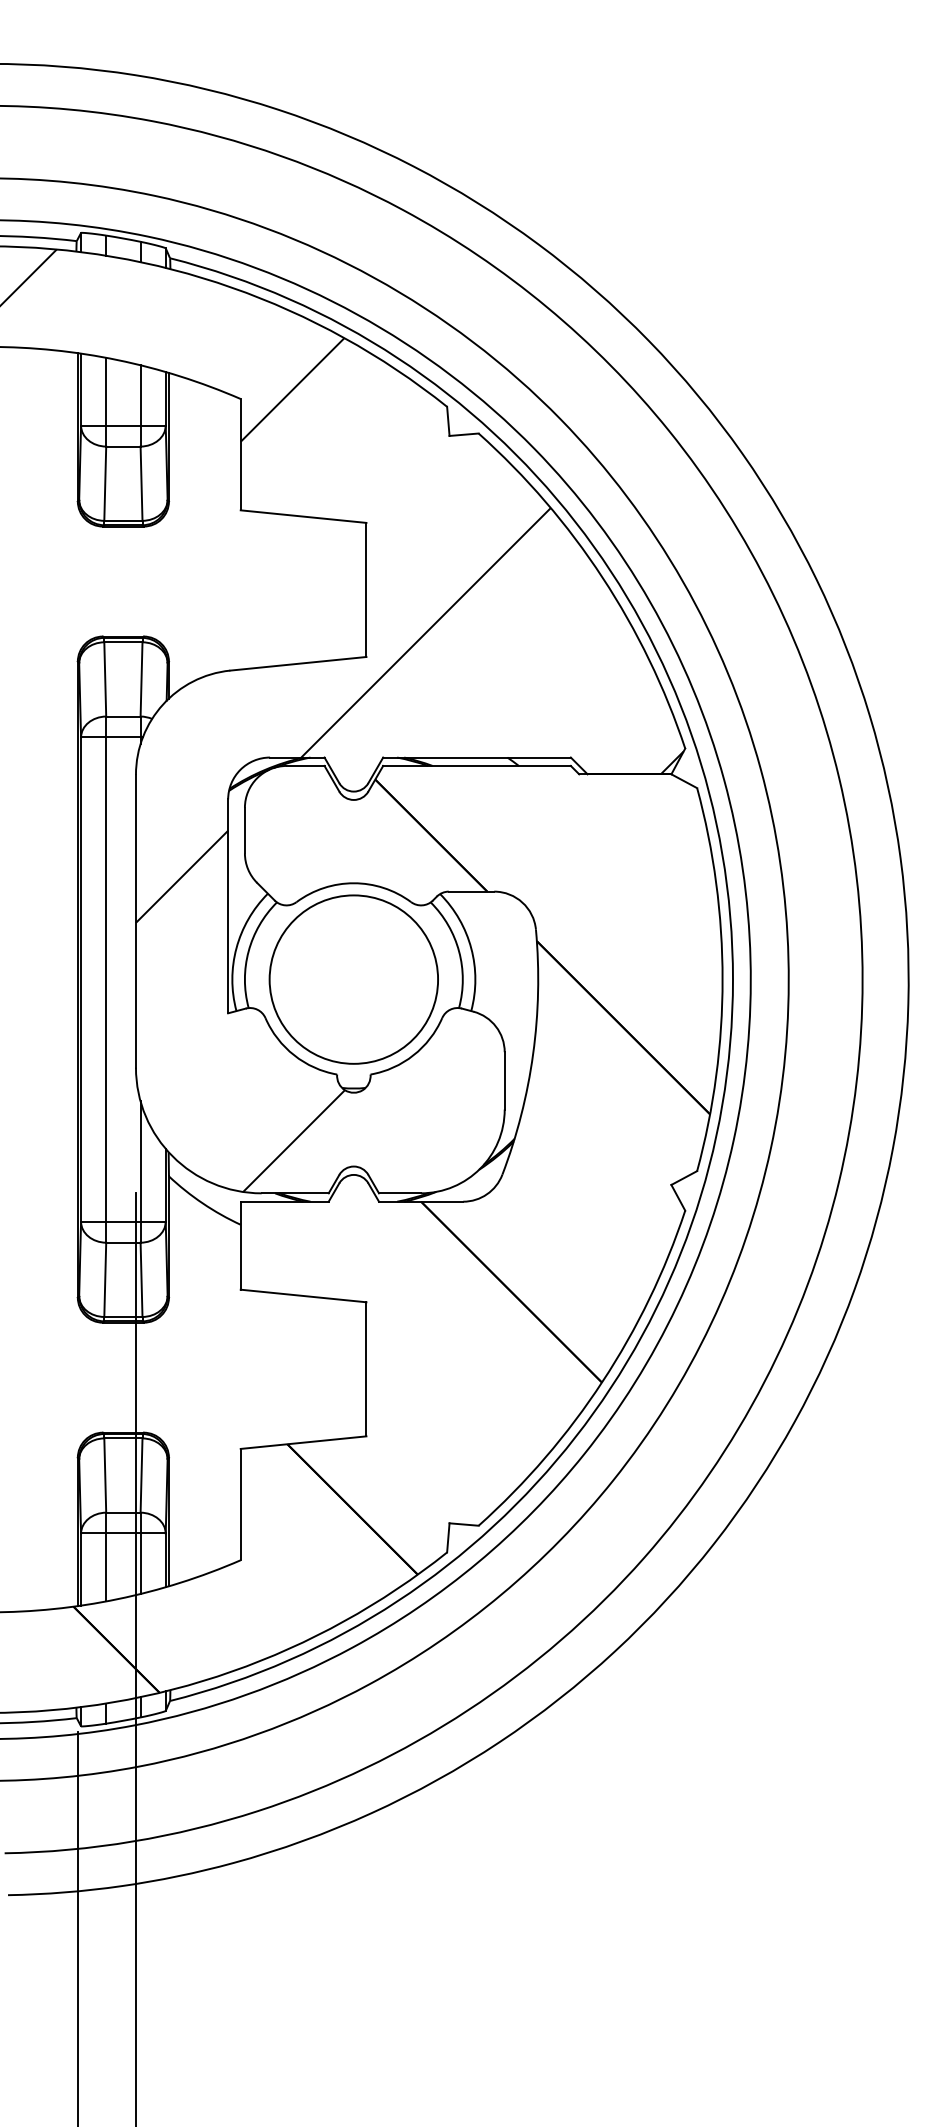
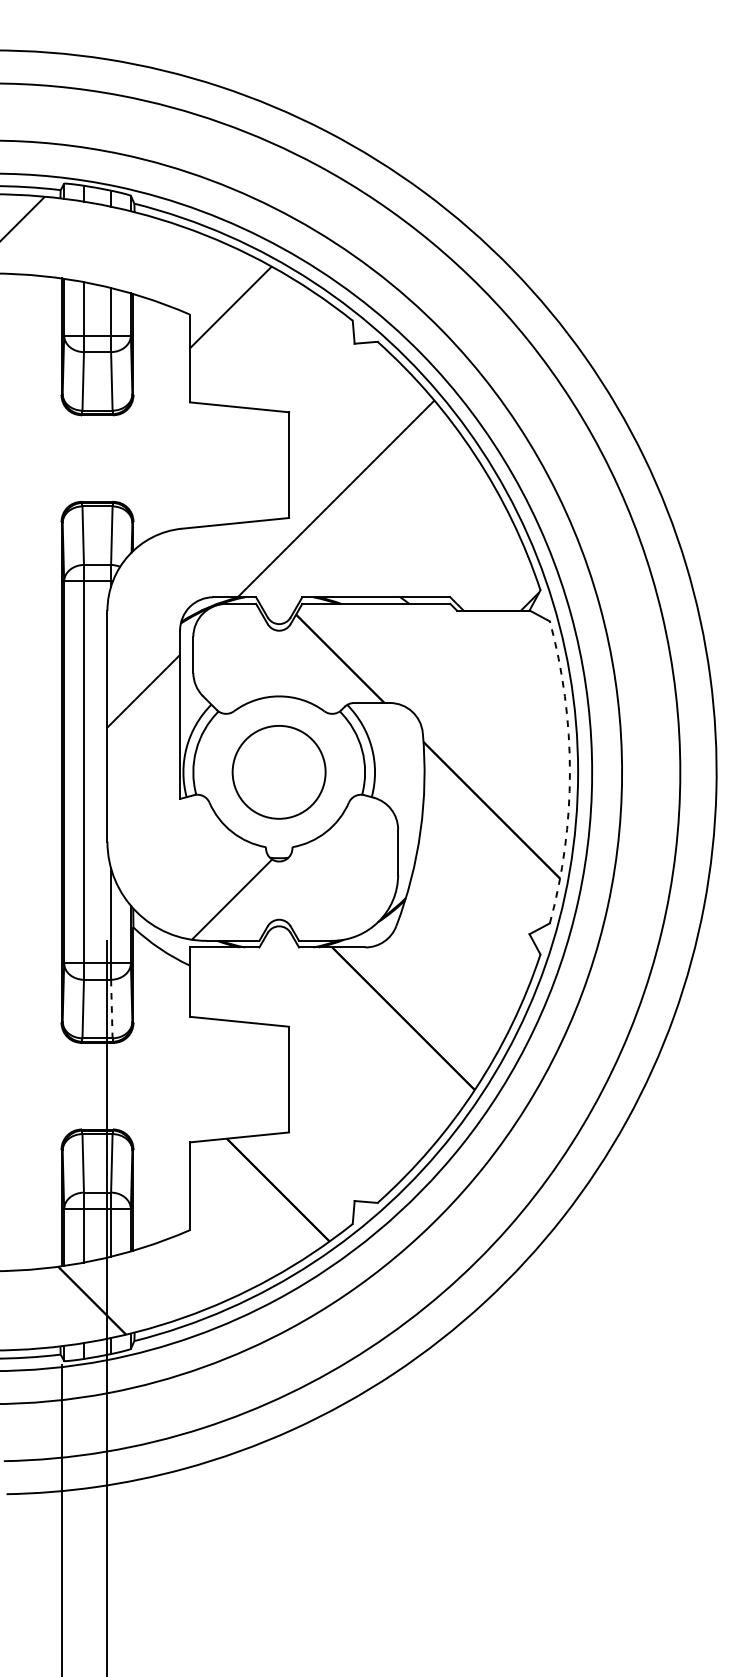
circle: (353, 979) -> (278, 772), size x0.7
arc: (722, 979) -> (569, 772), solid -> dashed
line: (141, 1280) -> (111, 1009), solid -> dashed

